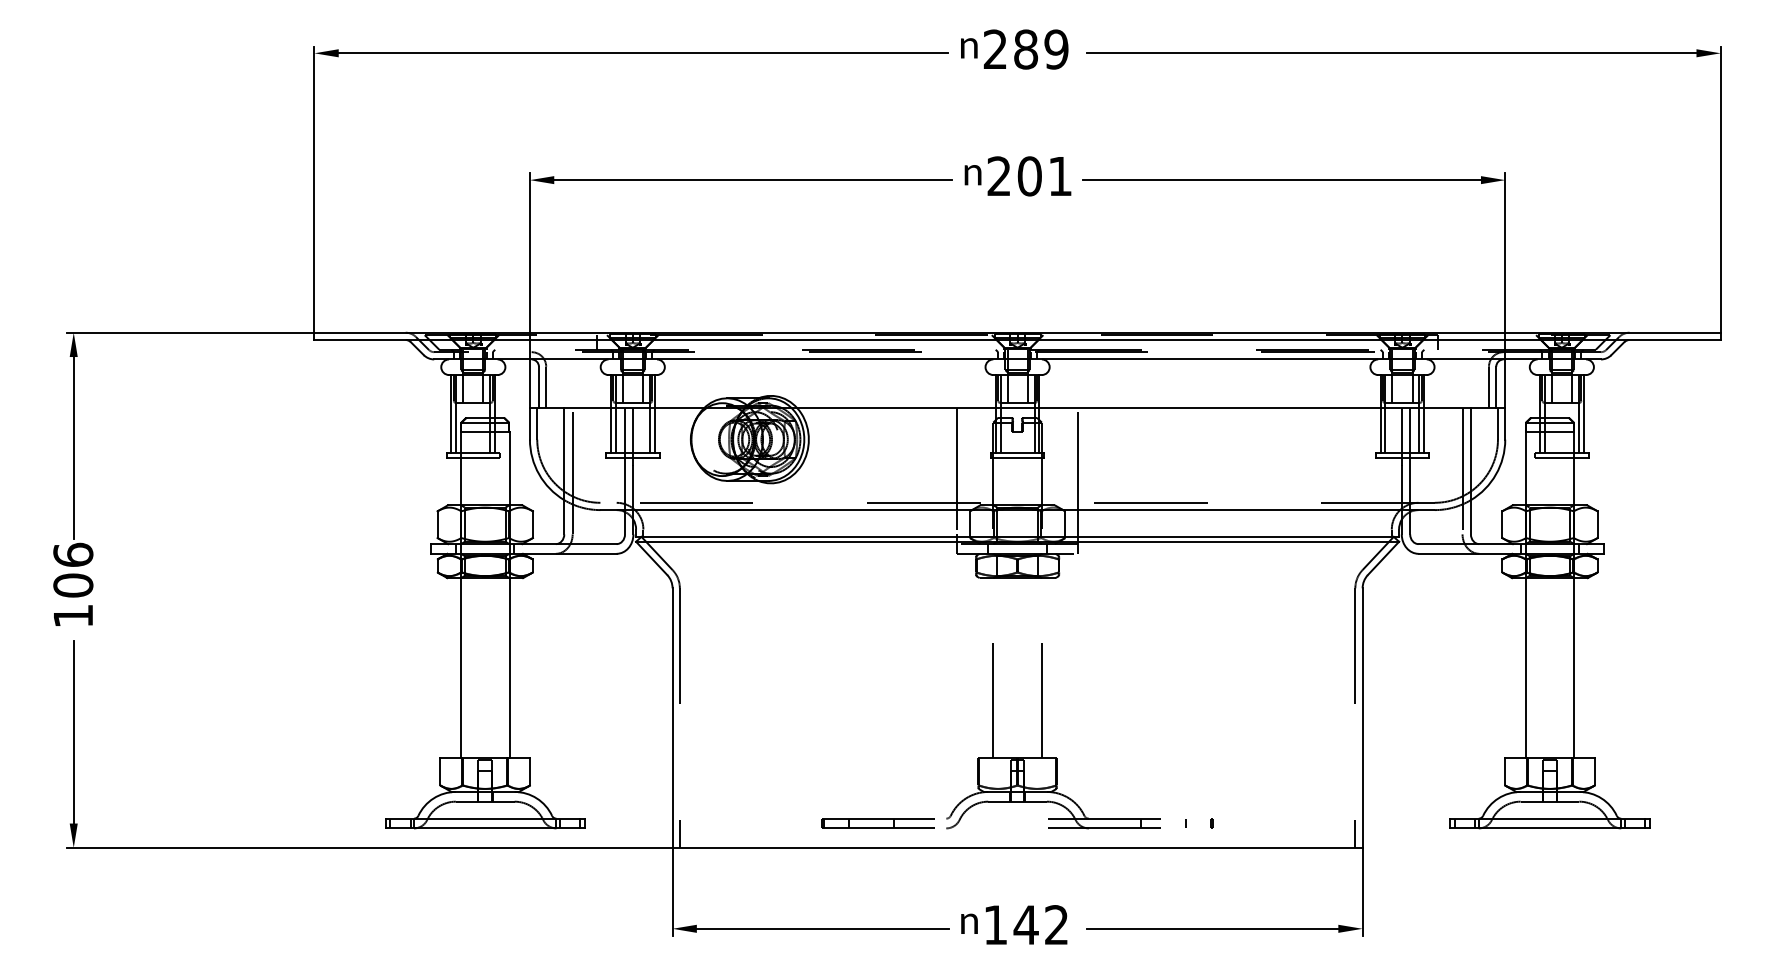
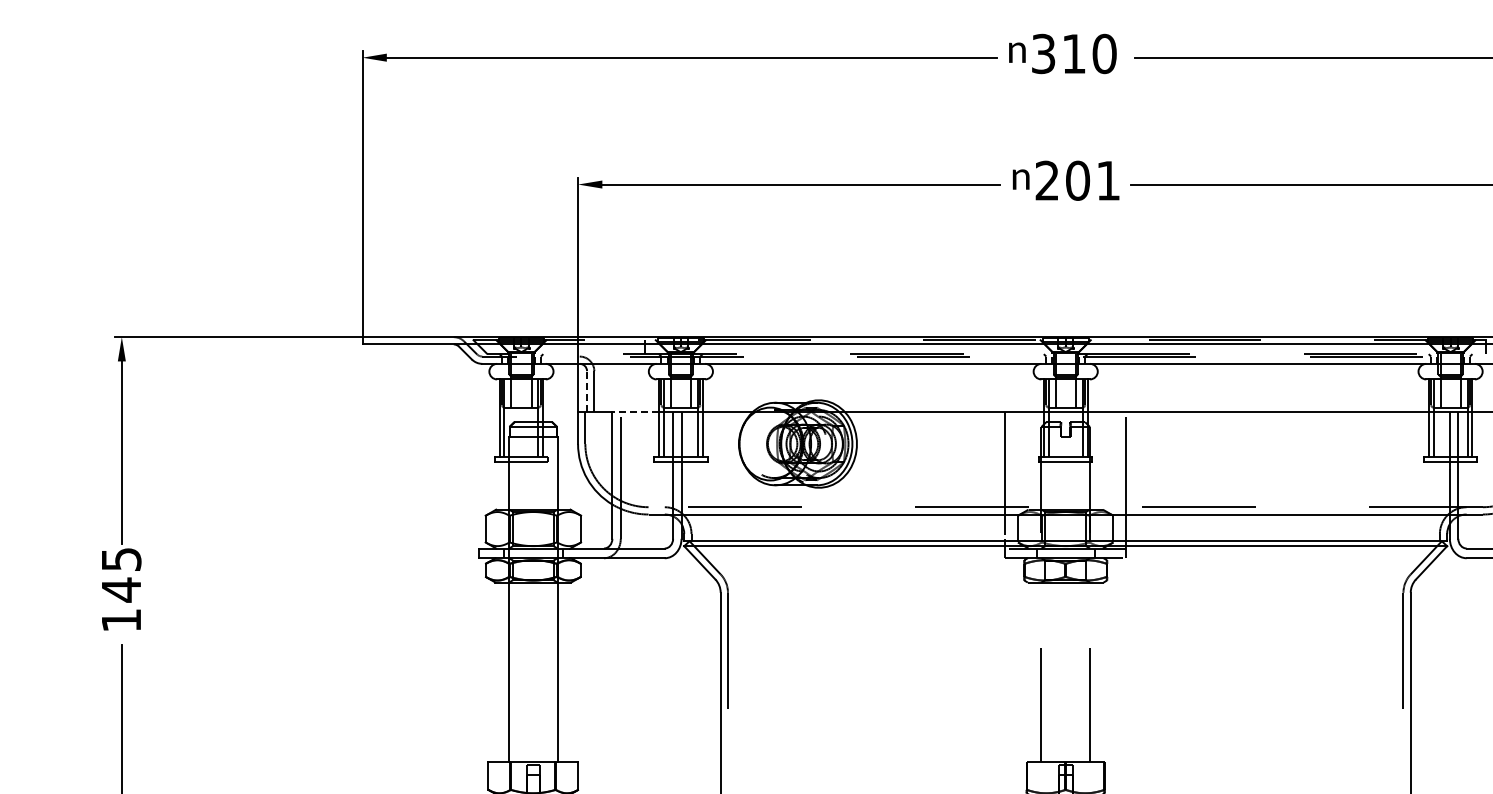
text: (1025, 49) -> (1073, 53), 289 -> 310
line: (538, 387) -> (586, 391), solid -> dashed
line: (587, 408) -> (635, 412), solid -> dashed
text: (73, 570) -> (121, 574), 106 -> 145

